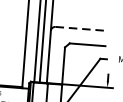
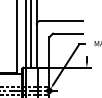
line: (81, 28) -> (61, 20), dashed -> solid

